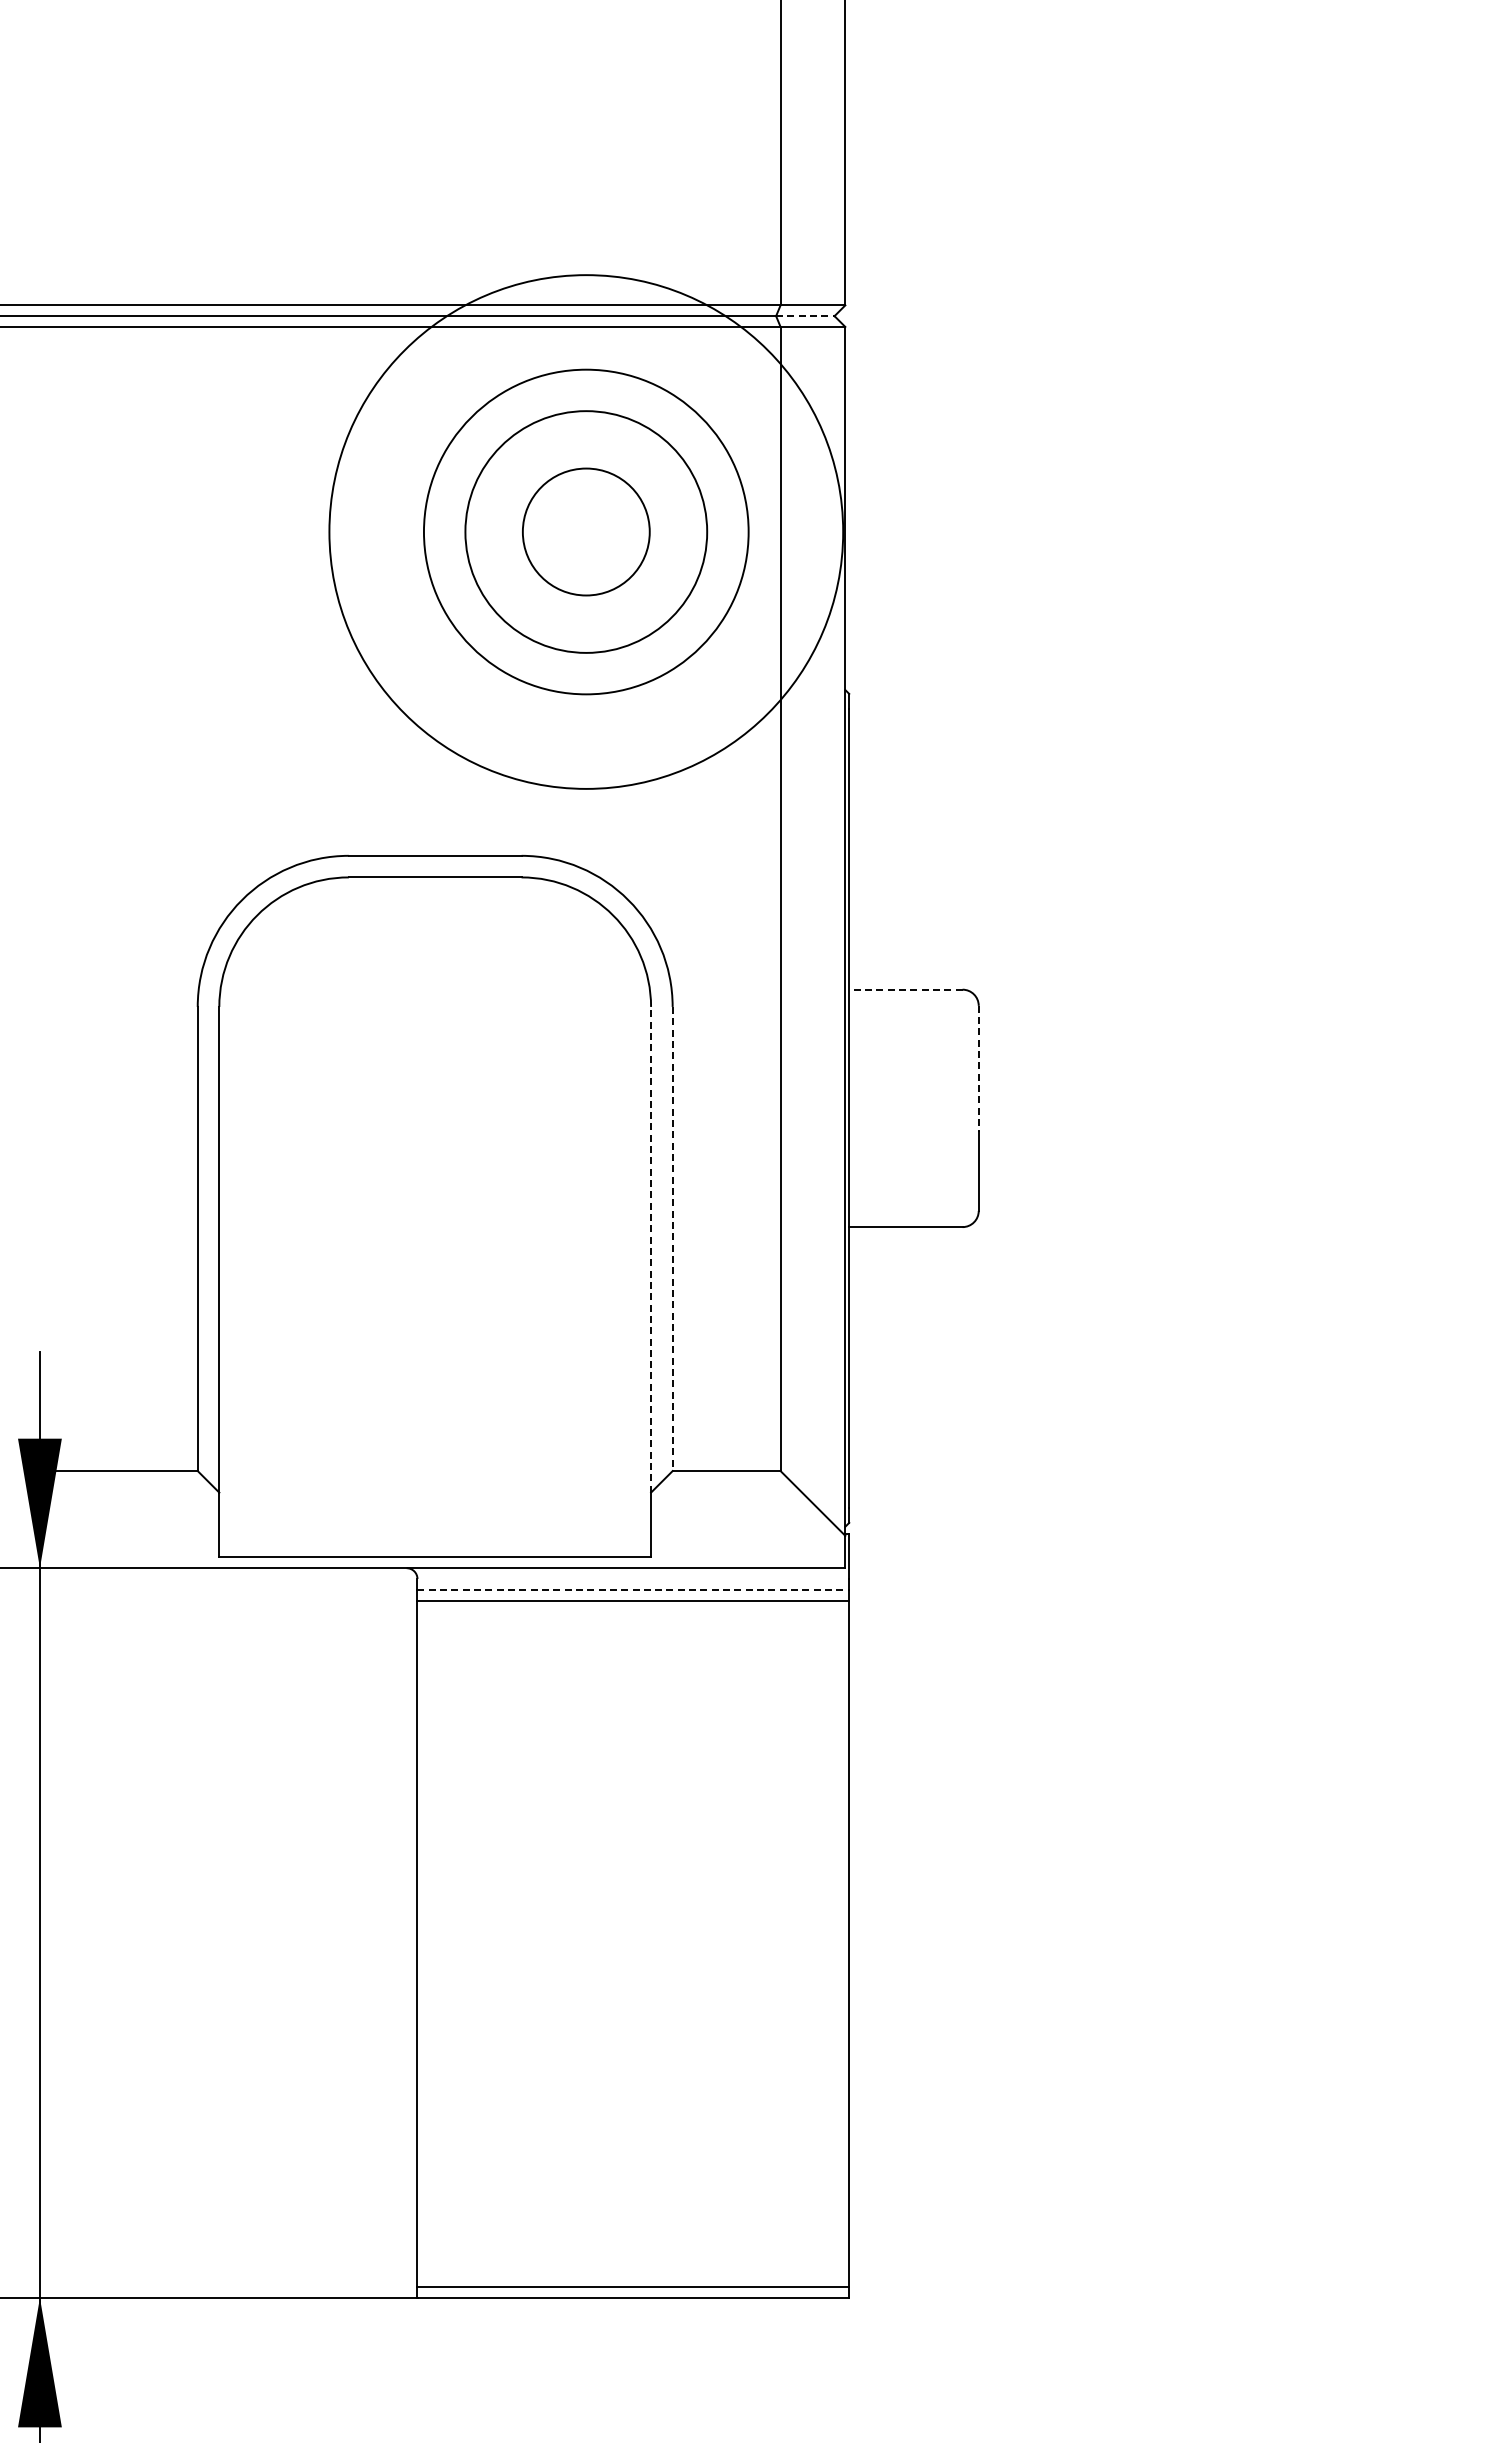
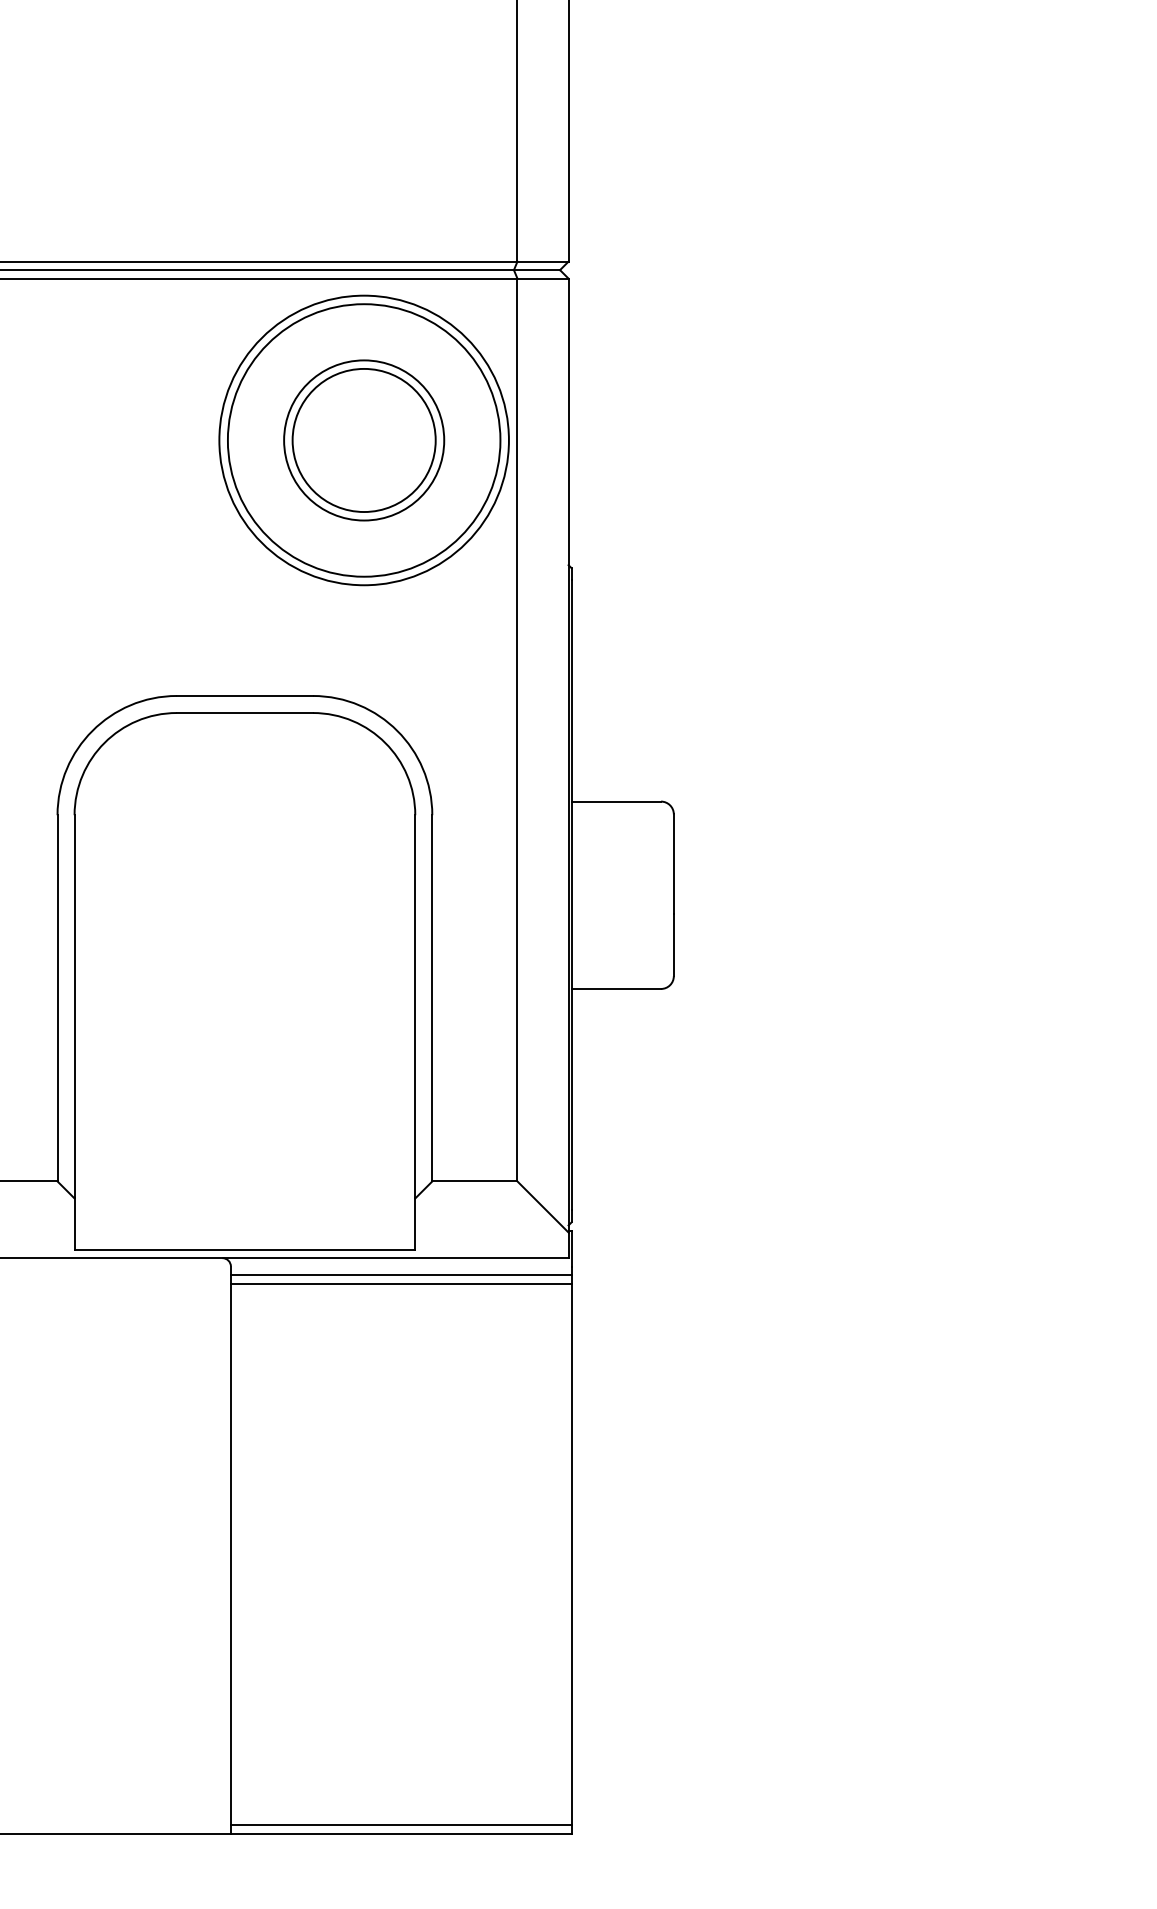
line: (805, 316) -> (537, 270), dashed -> solid
circle: (585, 531) -> (363, 440), size x0.62
circle: (585, 531) -> (363, 440), size x0.71
circle: (585, 531) -> (363, 440), size x1.43
circle: (586, 531) -> (364, 440), size x1.43
line: (905, 989) -> (616, 801), dashed -> solid
line: (978, 1068) -> (673, 863), dashed -> solid
line: (672, 1239) -> (432, 998), dashed -> solid
line: (651, 1249) -> (415, 1006), dashed -> solid
line: (633, 1589) -> (401, 1274), dashed -> solid

